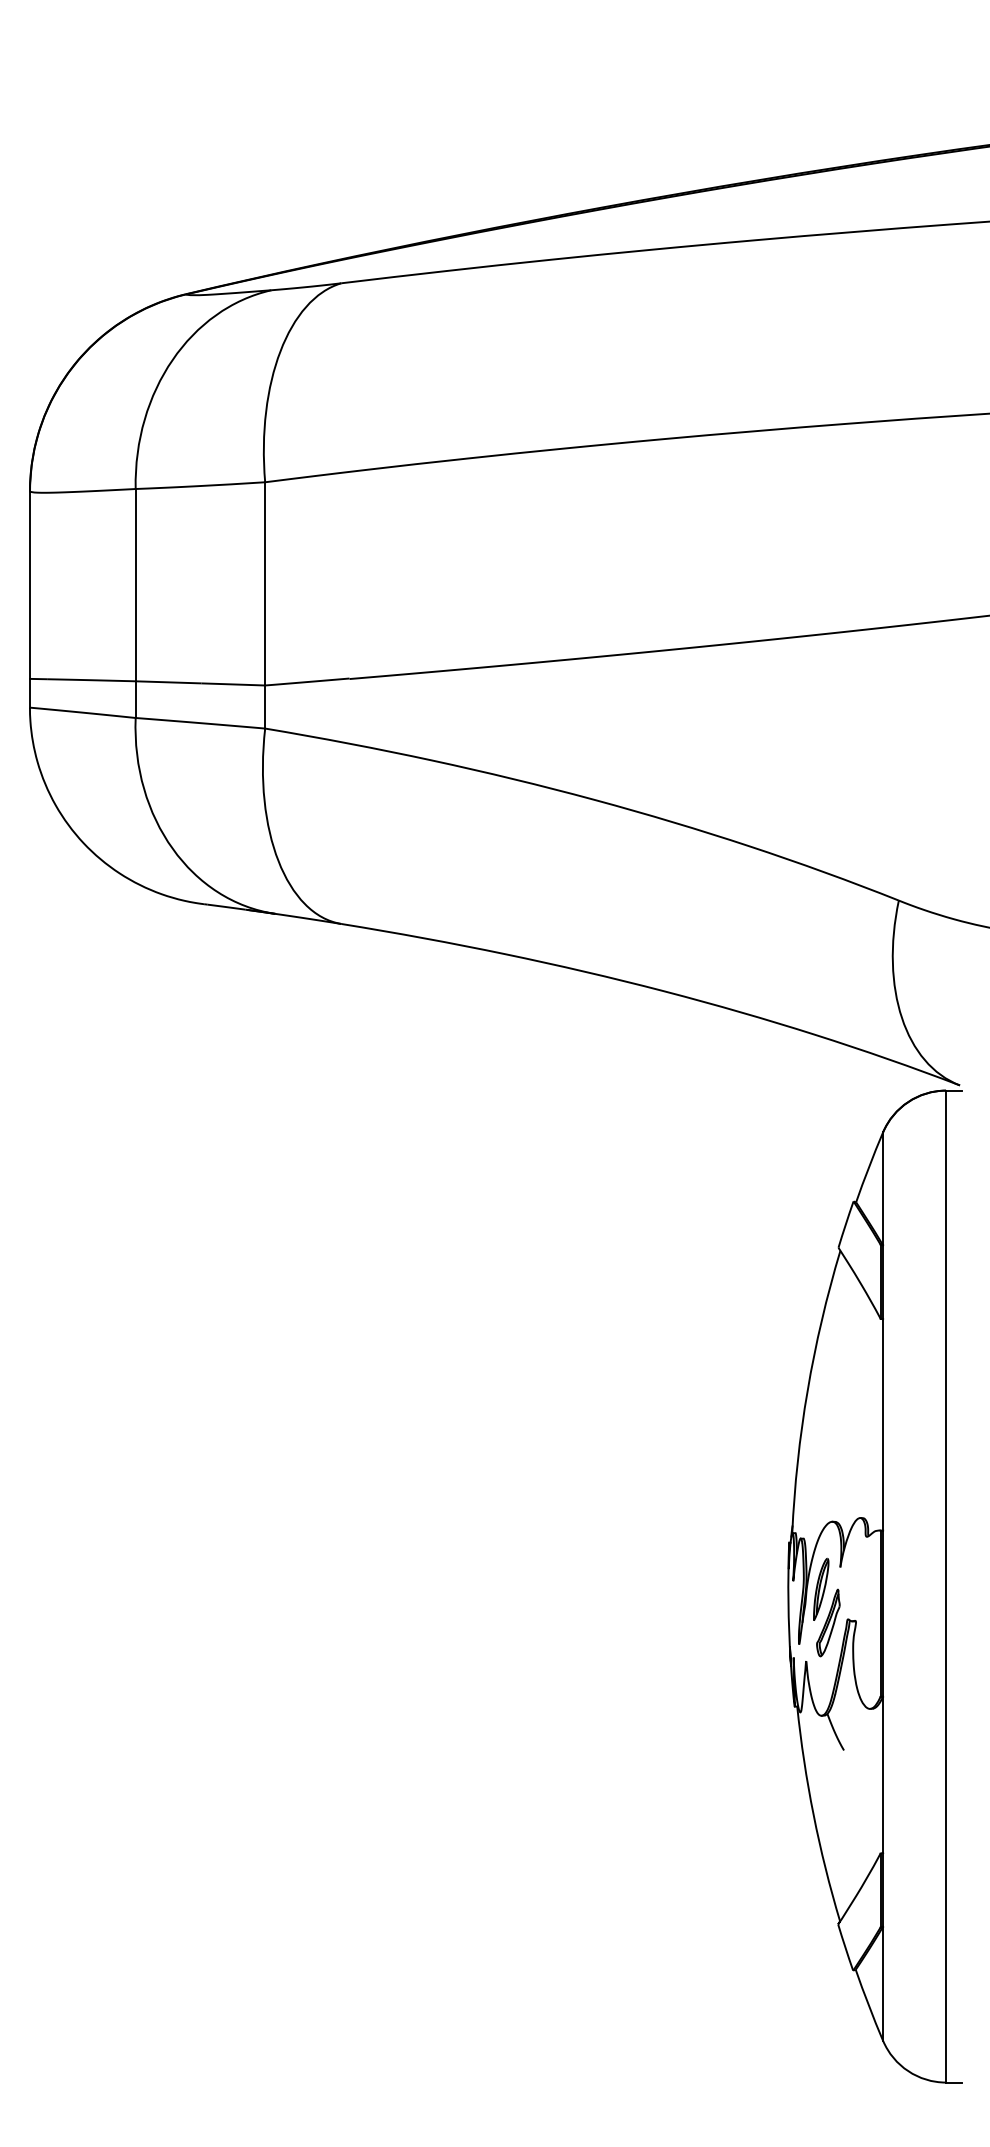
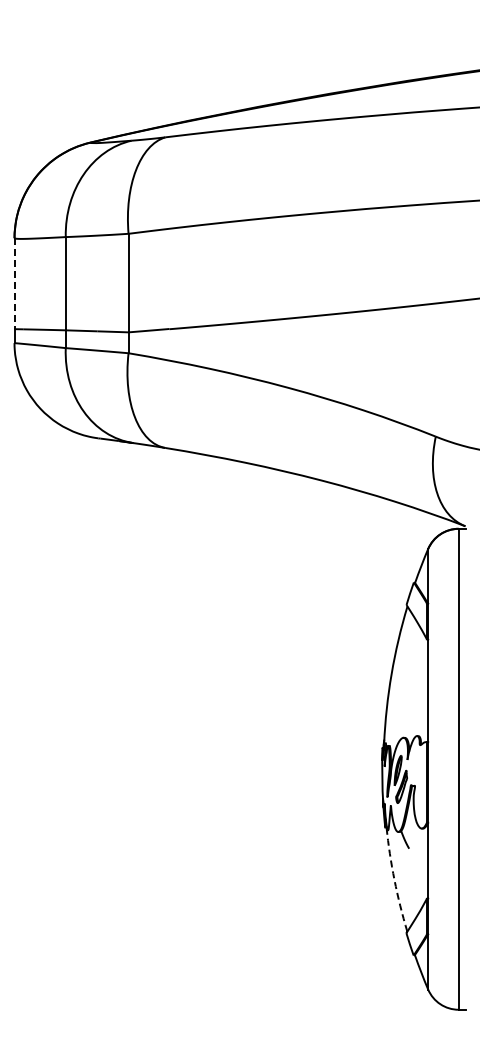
line: (29, 586) -> (14, 284), solid -> dashed
arc: (813, 1815) -> (394, 880), solid -> dashed

